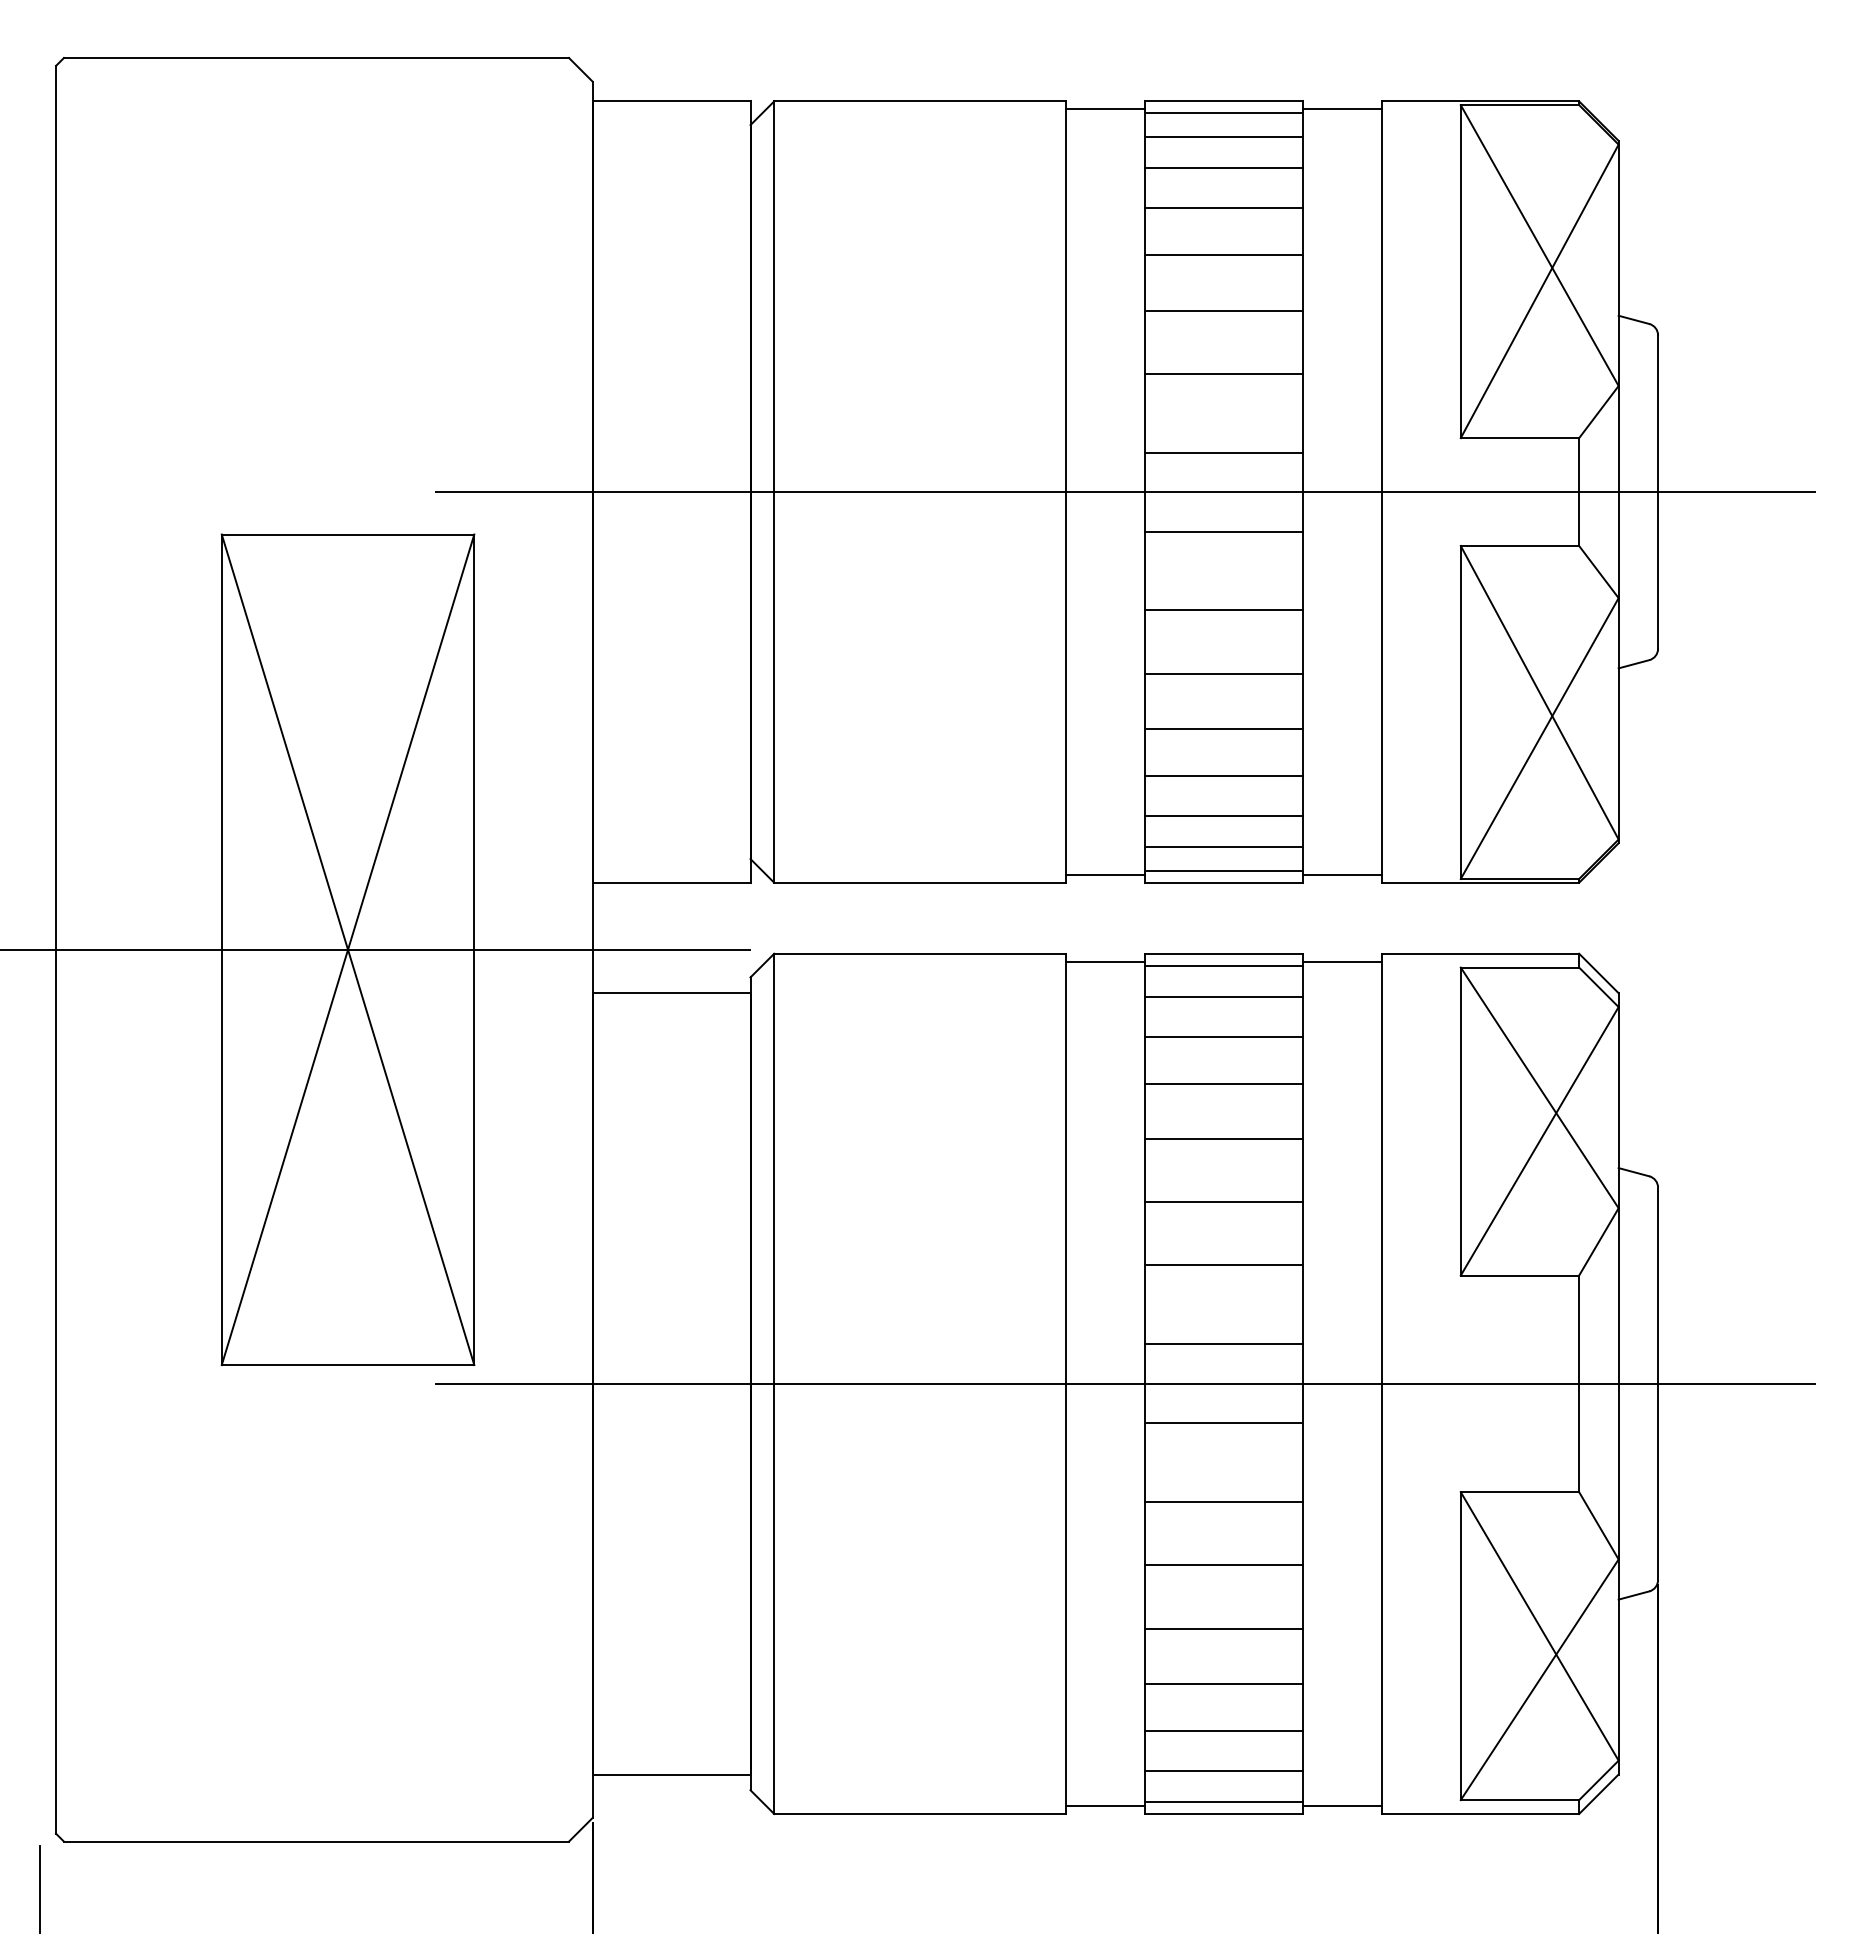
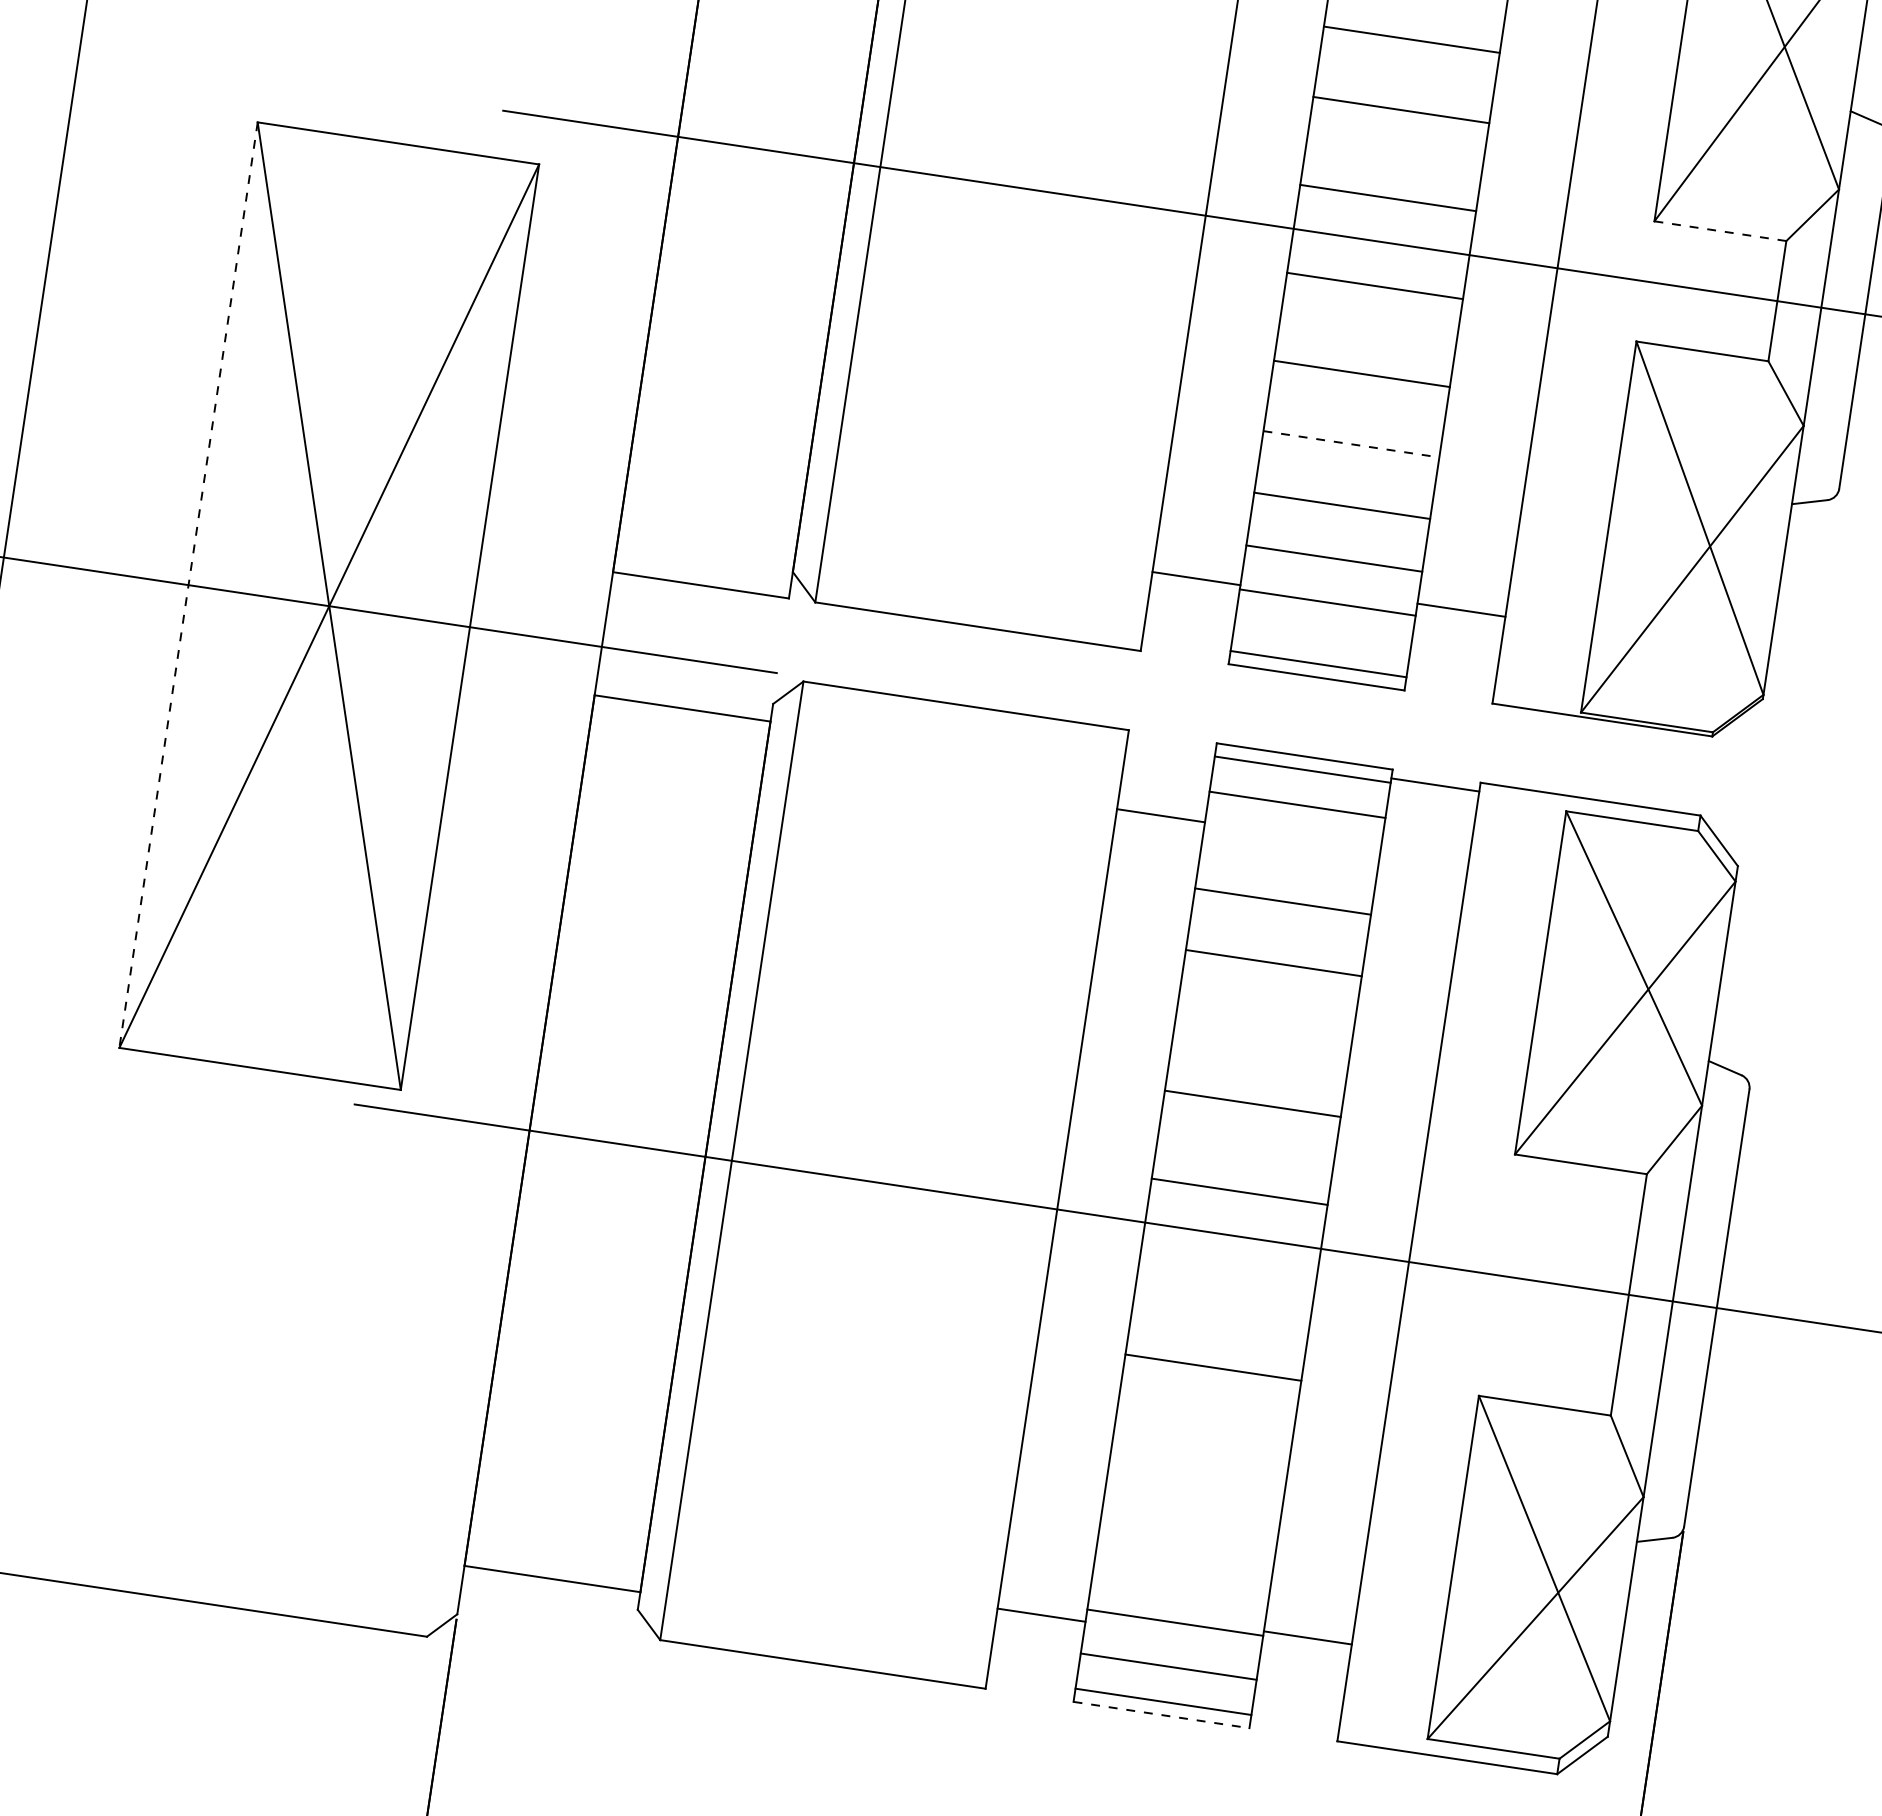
line: (1519, 438) -> (1719, 231), solid -> dashed
line: (1224, 673) -> (1351, 444), solid -> dashed
line: (1223, 847) -> (1321, 637), removed
line: (1105, 874) -> (1196, 578), moved
line: (1341, 874) -> (1460, 609), moved
line: (221, 950) -> (188, 585), solid -> dashed
line: (1105, 961) -> (1160, 815), moved
line: (1223, 1036) -> (1290, 848), removed
line: (1223, 1202) -> (1262, 1033), removed
line: (1223, 1423) -> (1225, 1279), removed
line: (1223, 1565) -> (1202, 1438), removed
line: (1223, 1628) -> (1191, 1508), removed
line: (1223, 1683) -> (1182, 1569), removed
line: (1105, 1806) -> (1041, 1615), moved
line: (1341, 1806) -> (1306, 1638), moved
line: (1224, 1813) -> (1162, 1714), solid -> dashed

